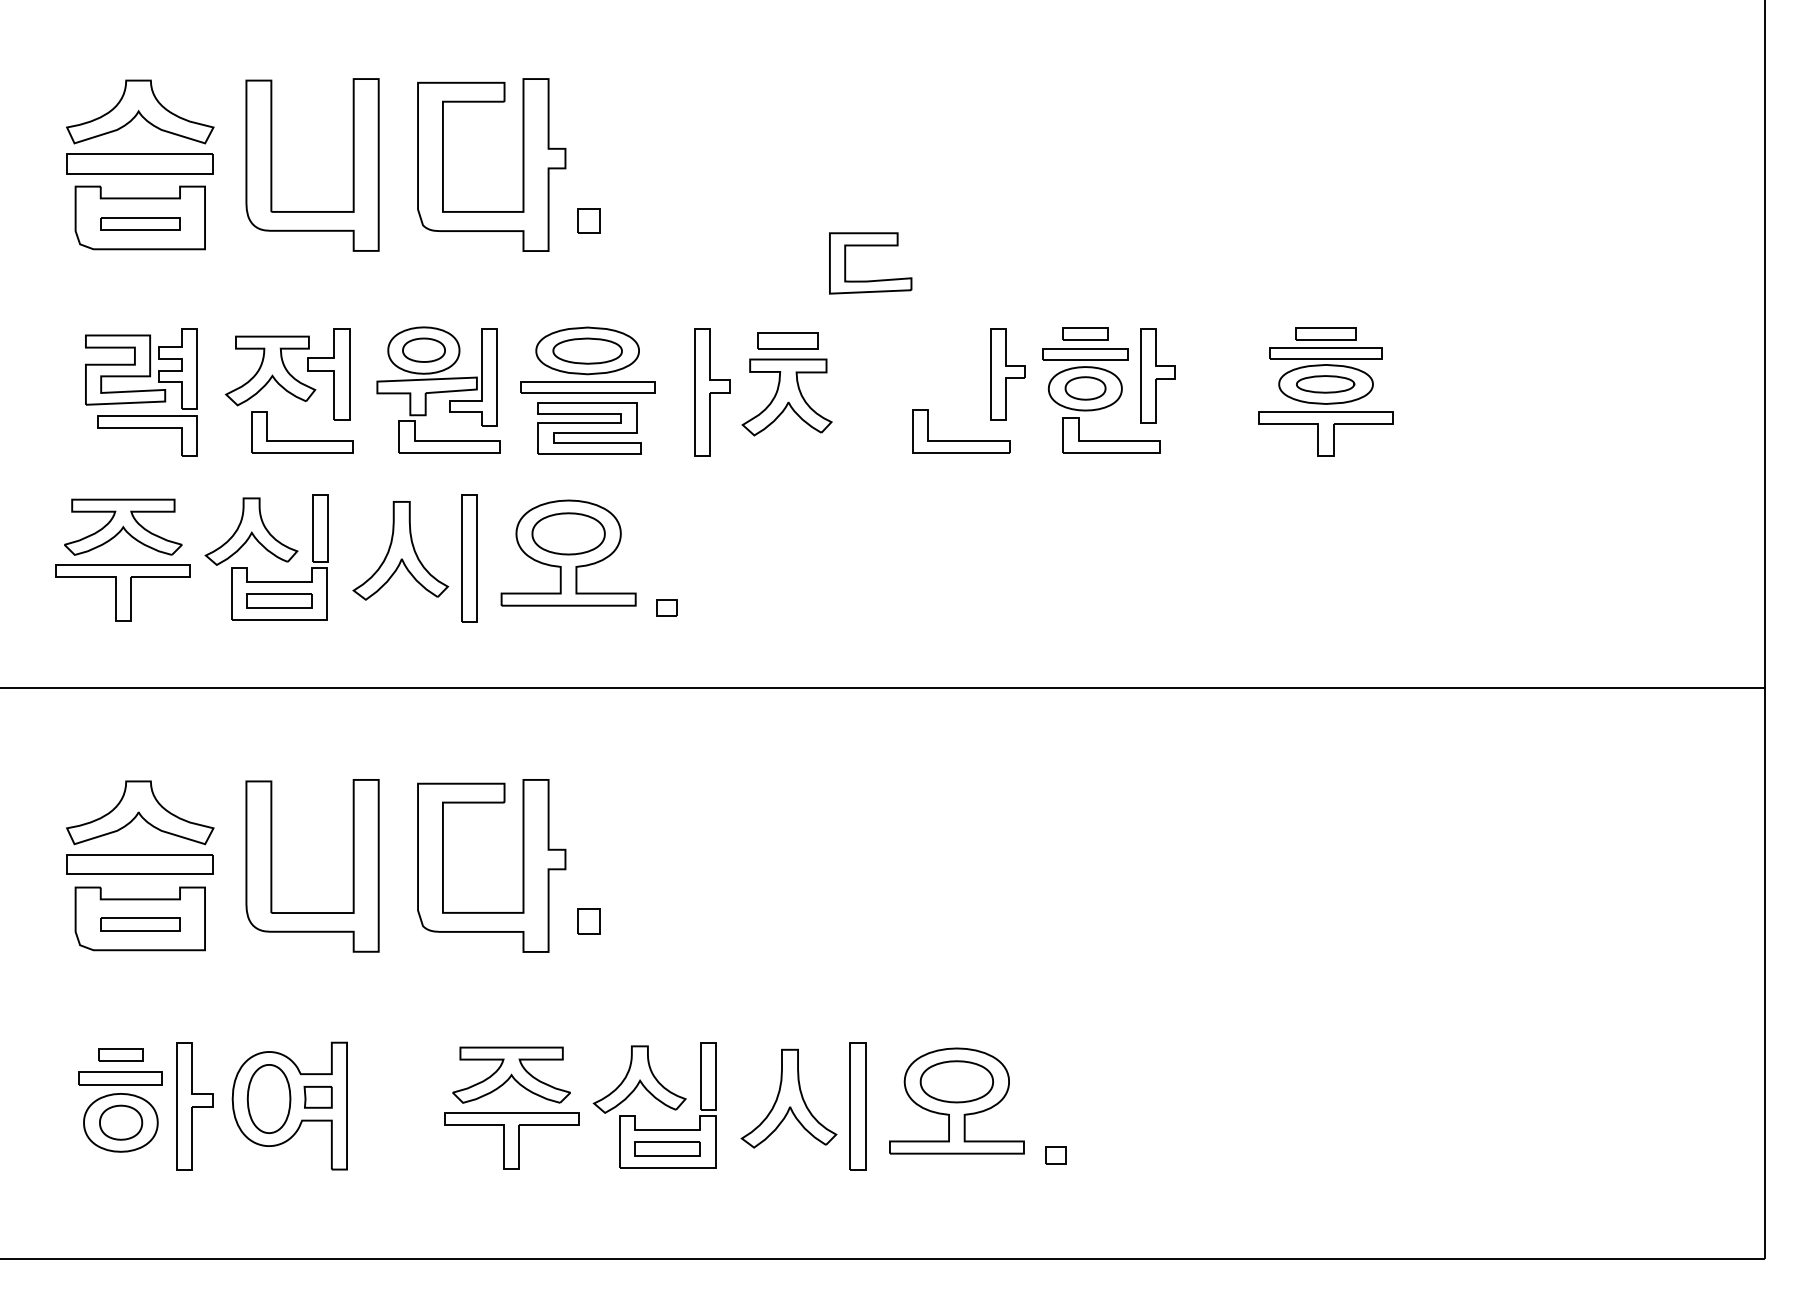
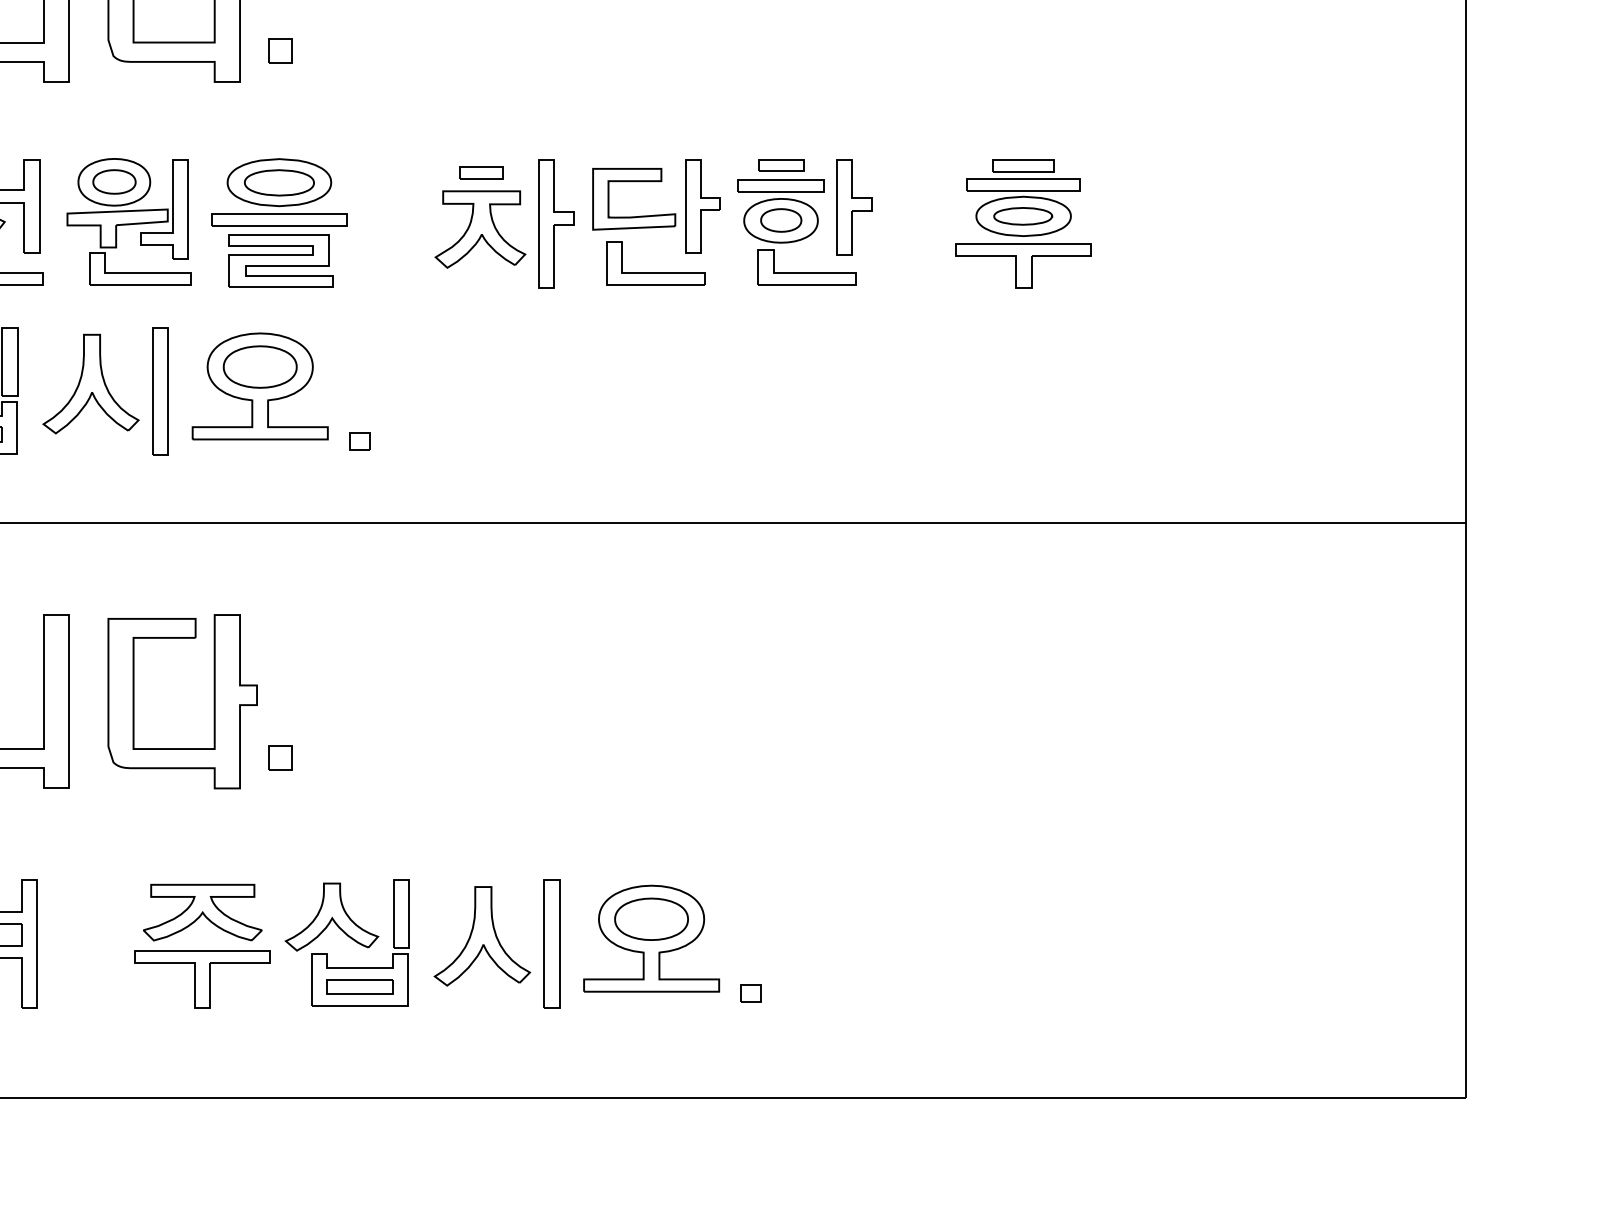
part: (870, 246) -> (634, 182), moved
part: (788, 340) -> (481, 172), size x0.71
part: (712, 392) -> (556, 224), moved

